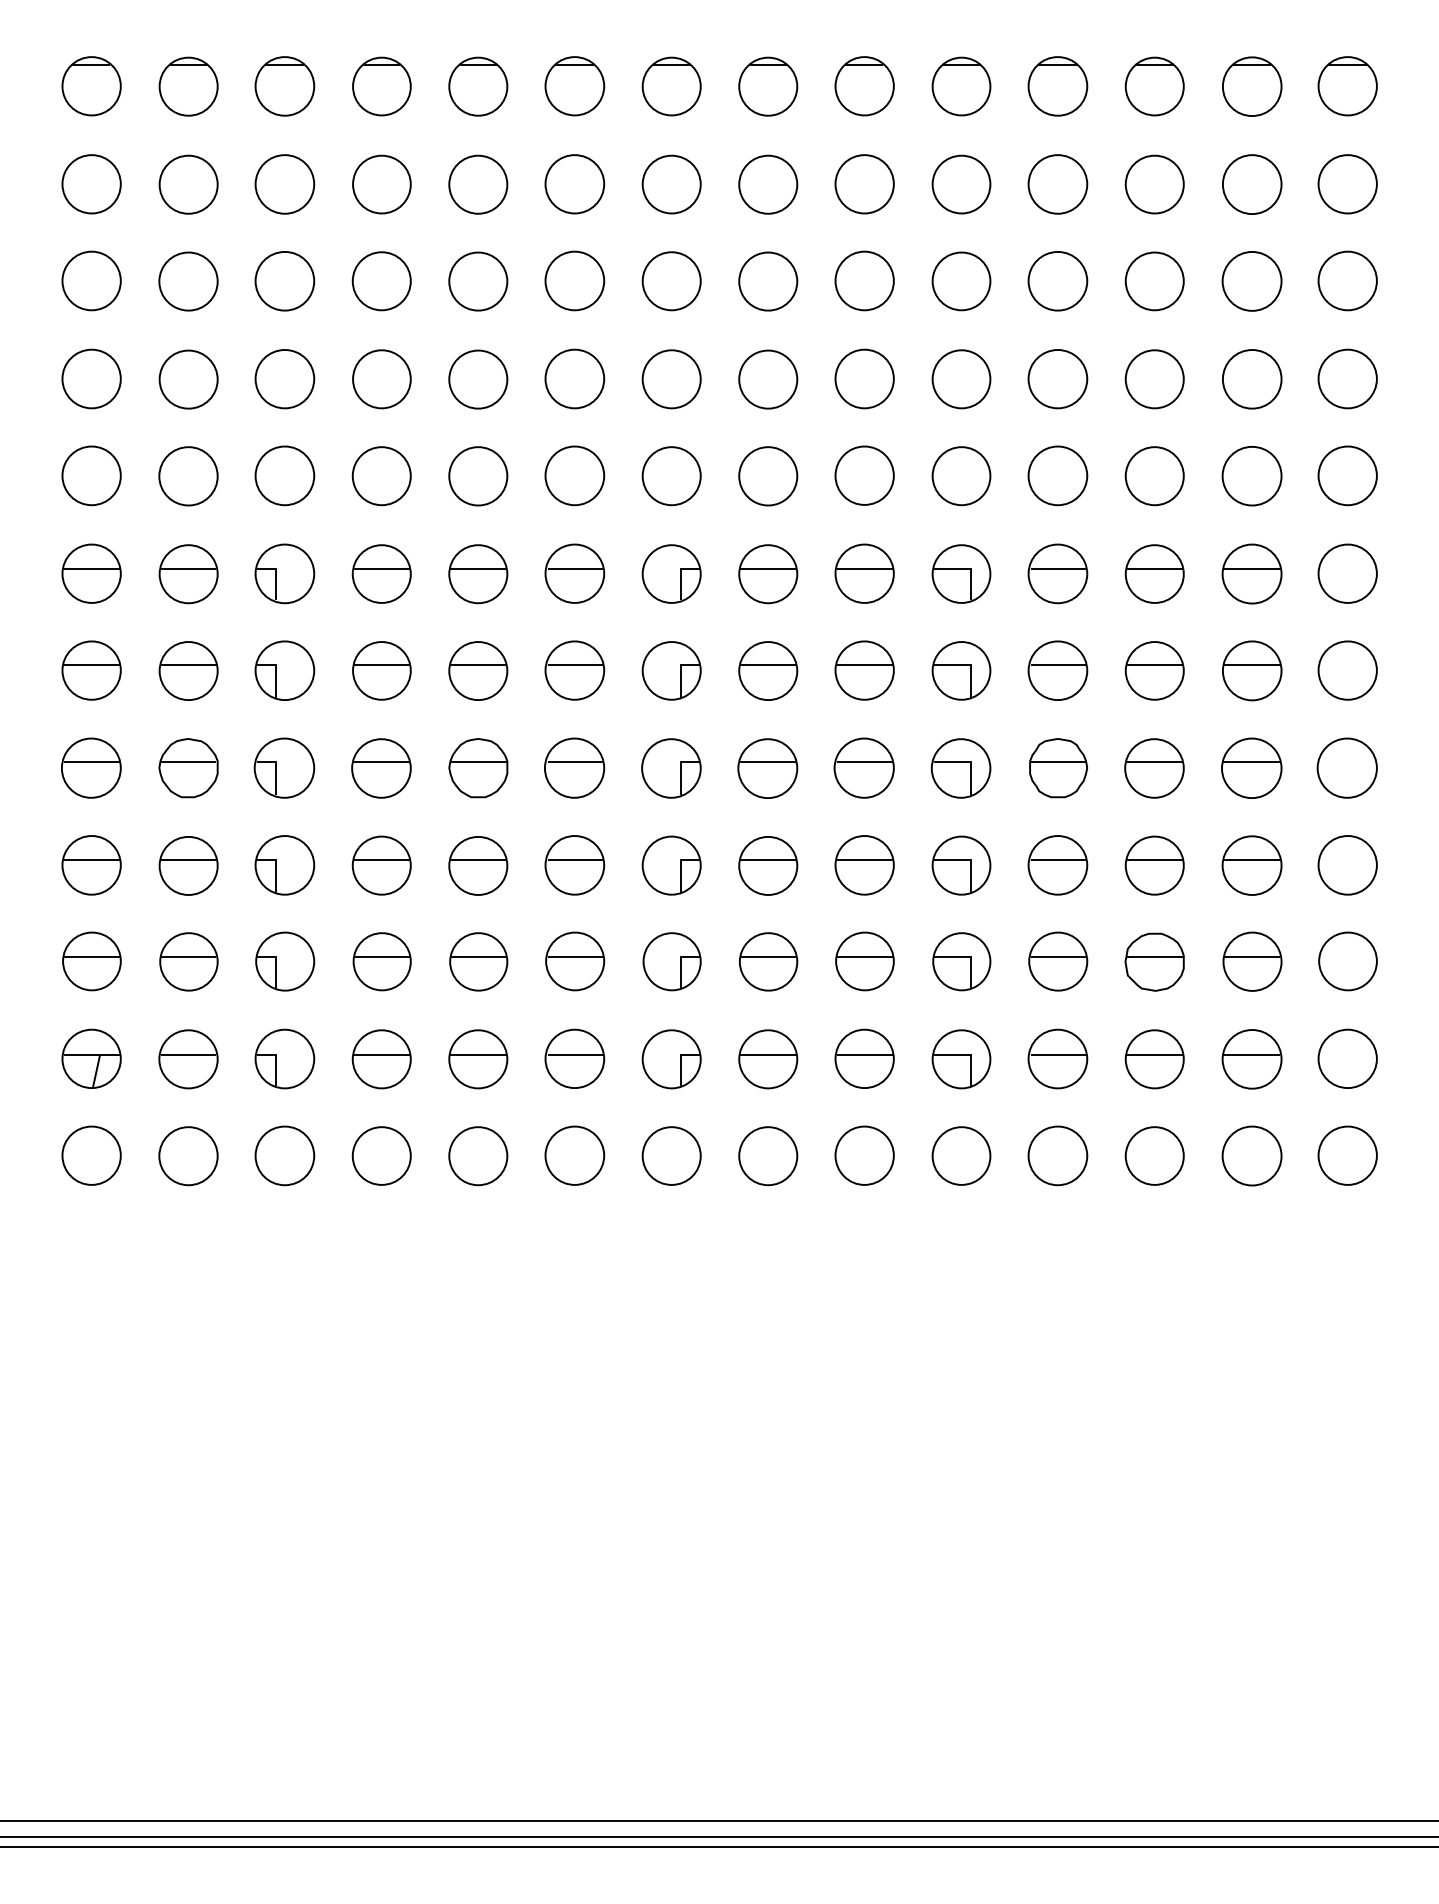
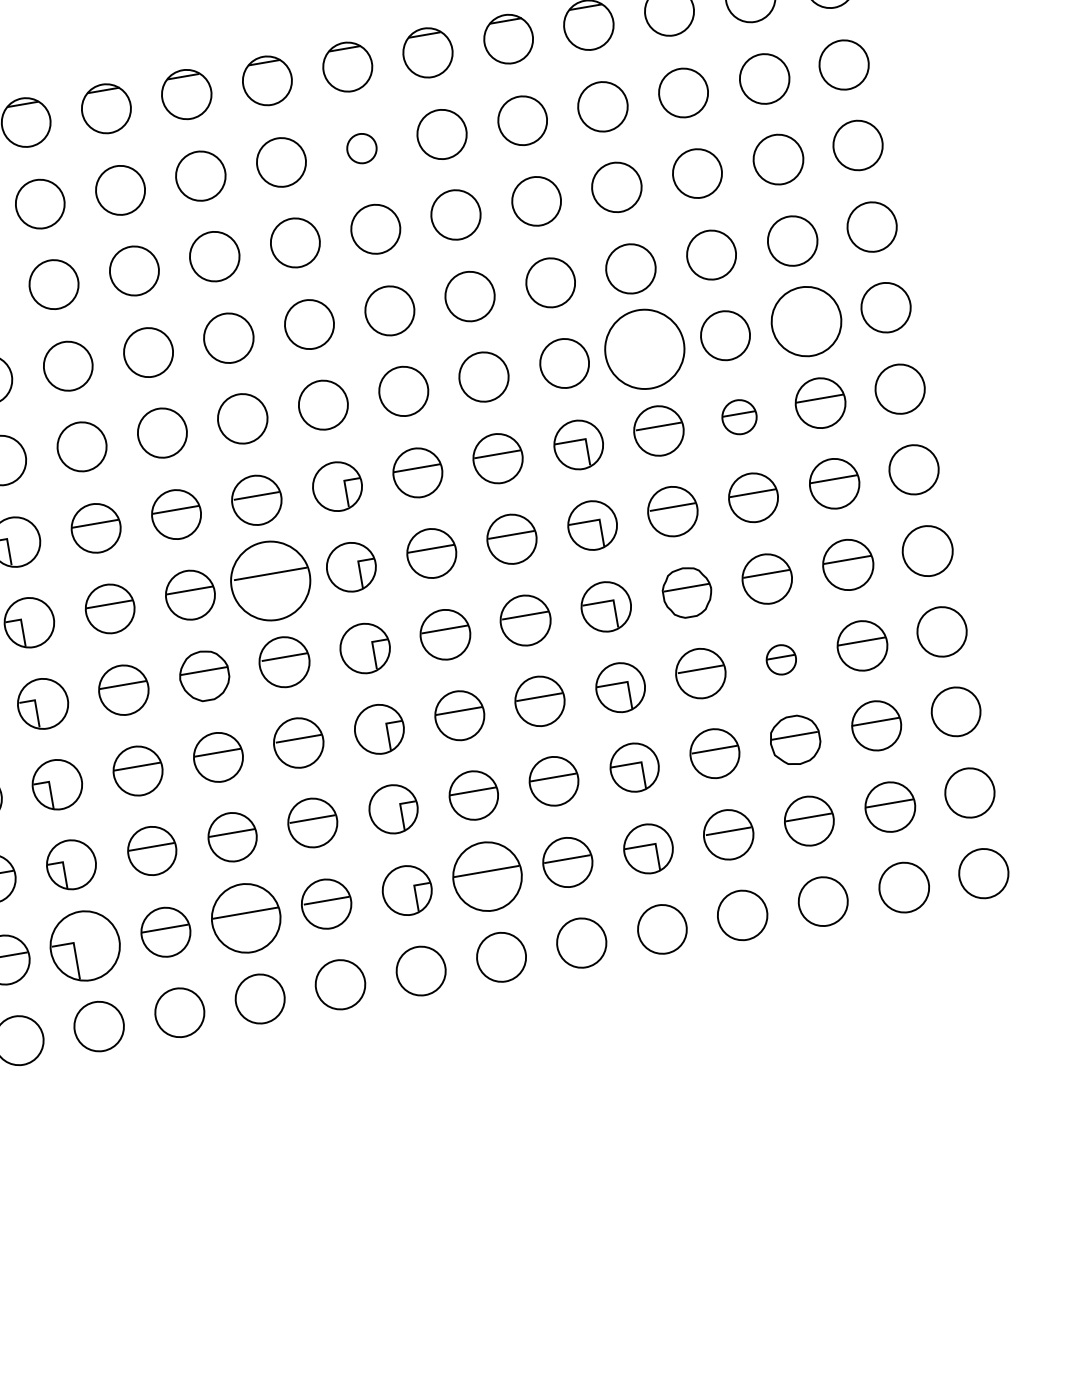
part: (768, 184) -> (362, 148), size x0.6
part: (1057, 475) -> (644, 349), size x1.6
part: (1251, 476) -> (806, 322), size x1.4
part: (1154, 573) -> (739, 416), size x0.7
part: (574, 670) -> (270, 580), size x1.6
part: (1154, 865) -> (781, 659), size x0.6
part: (284, 1058) -> (84, 945), size x1.4
part: (478, 1059) -> (246, 918), size x1.4
part: (768, 1059) -> (487, 876), size x1.4

